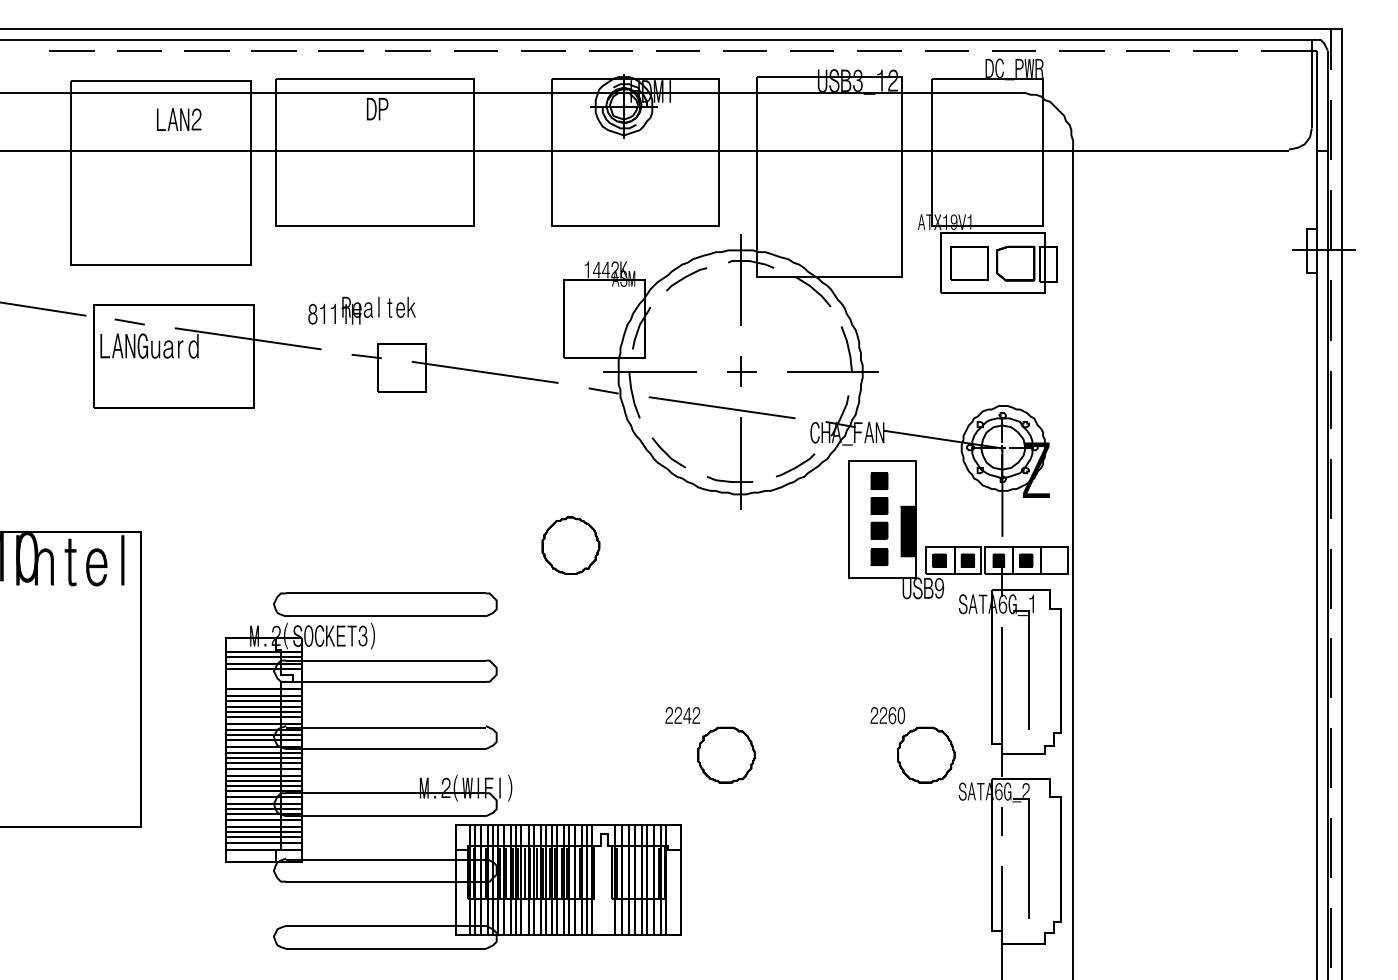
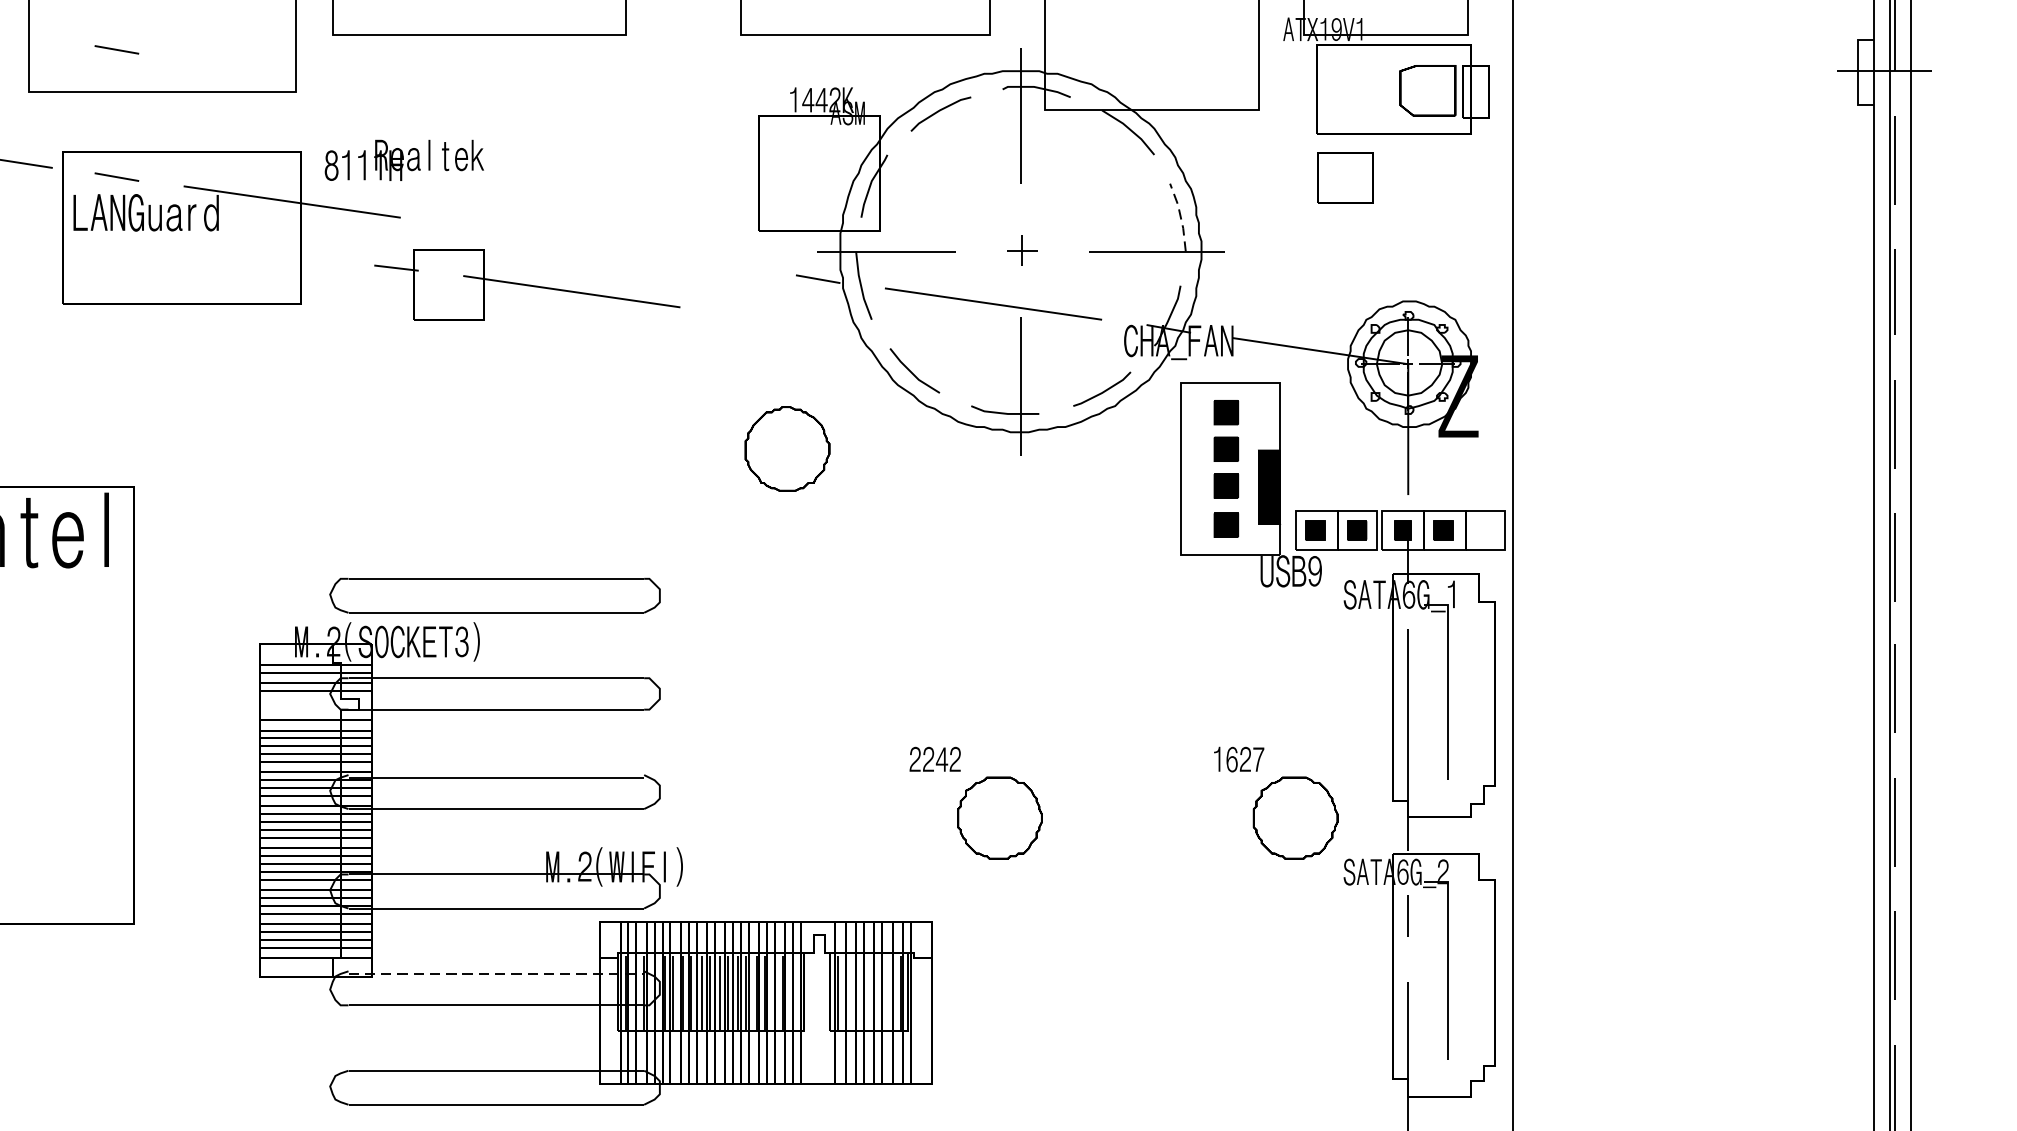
line: (129, 235) -> (116, 49), added
part: (969, 263) -> (1344, 177), moved
text: (361, 310) -> (403, 160), moved
line: (848, 349) -> (1180, 217), solid -> dashed
part: (454, 367) -> (526, 284), moved
part: (741, 371) -> (1022, 250), size x0.7
part: (570, 545) -> (786, 448), moved
text: (887, 715) -> (1238, 759), 2260 -> 1627
line: (386, 860) -> (496, 974), solid -> dashed

